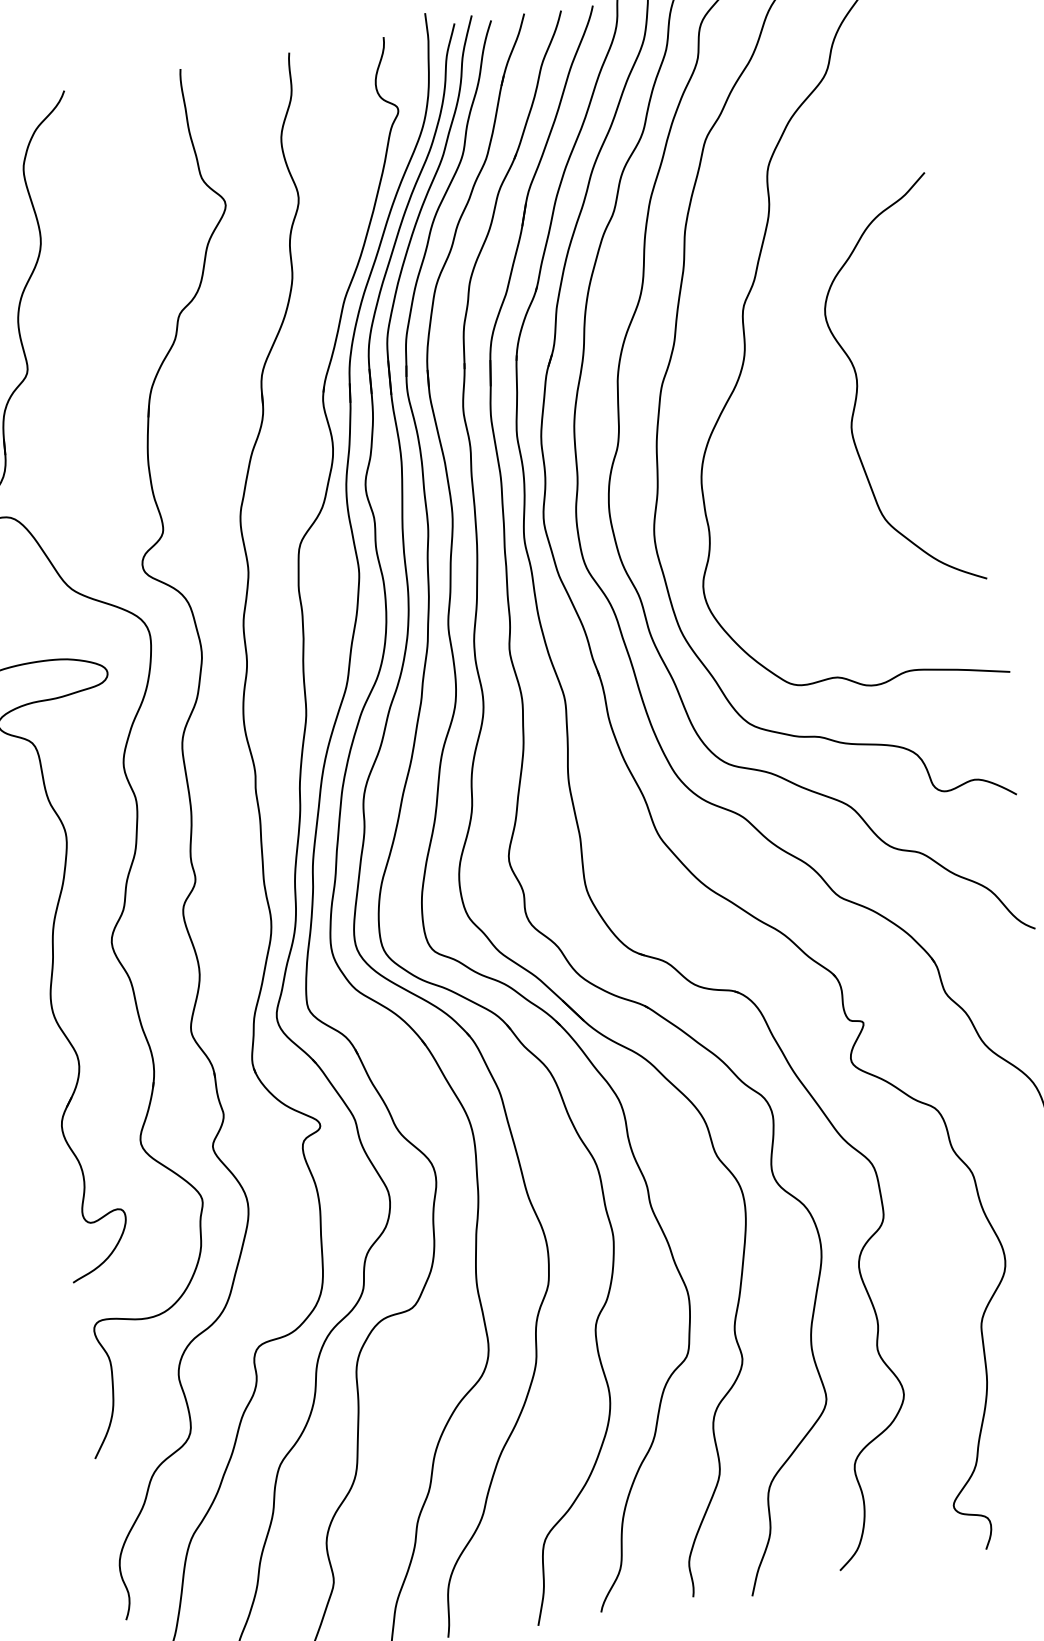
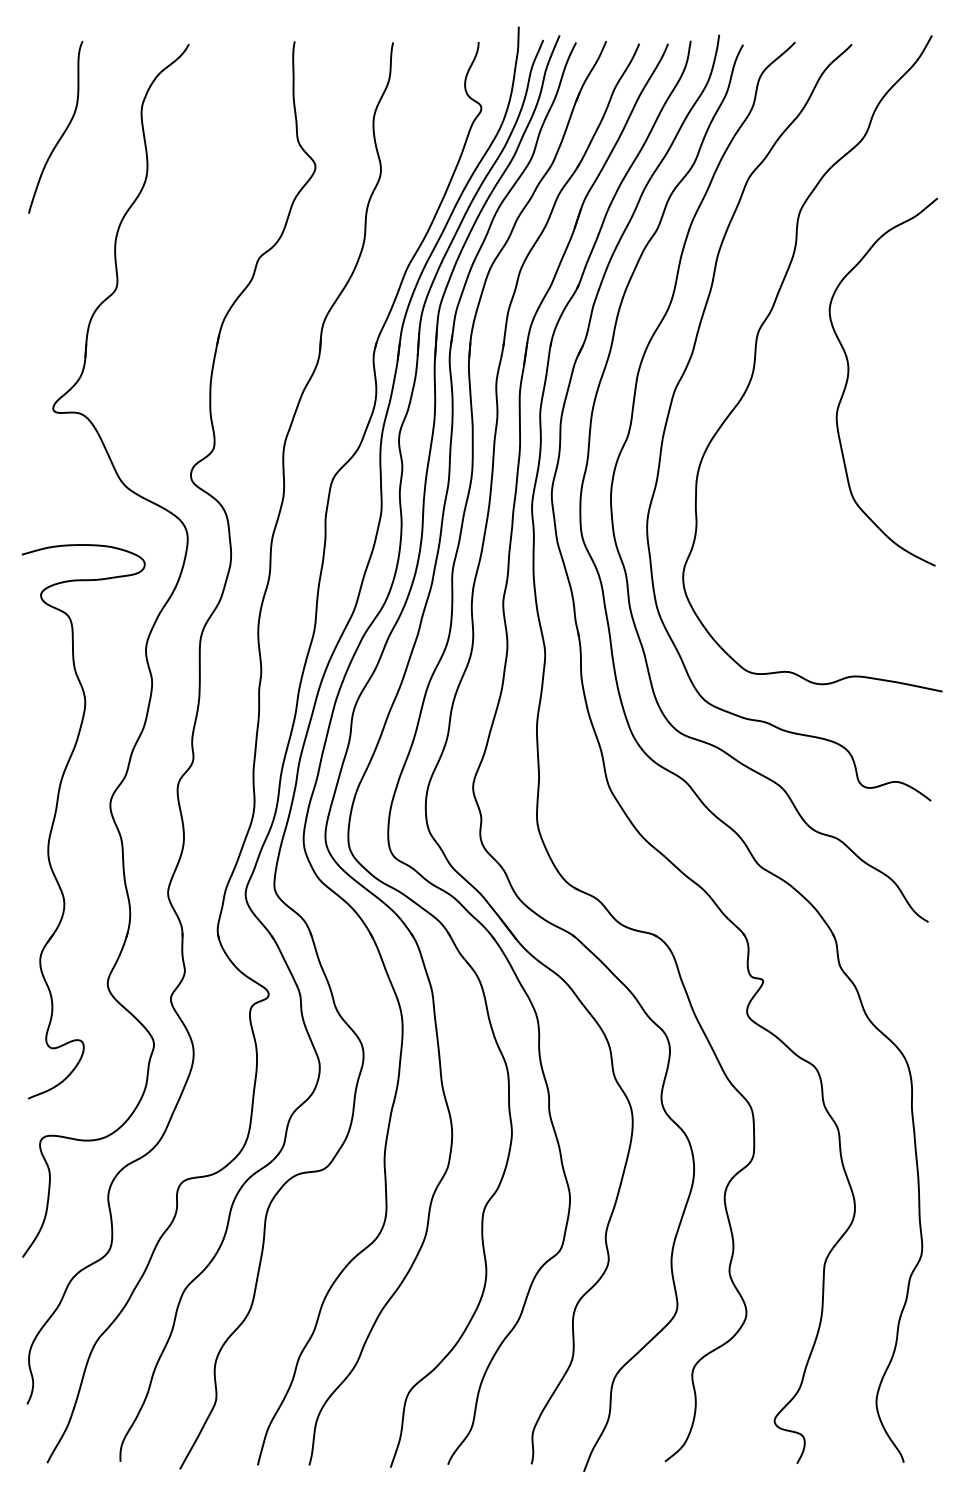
curve: (858, 381) -> (849, 373), moved

